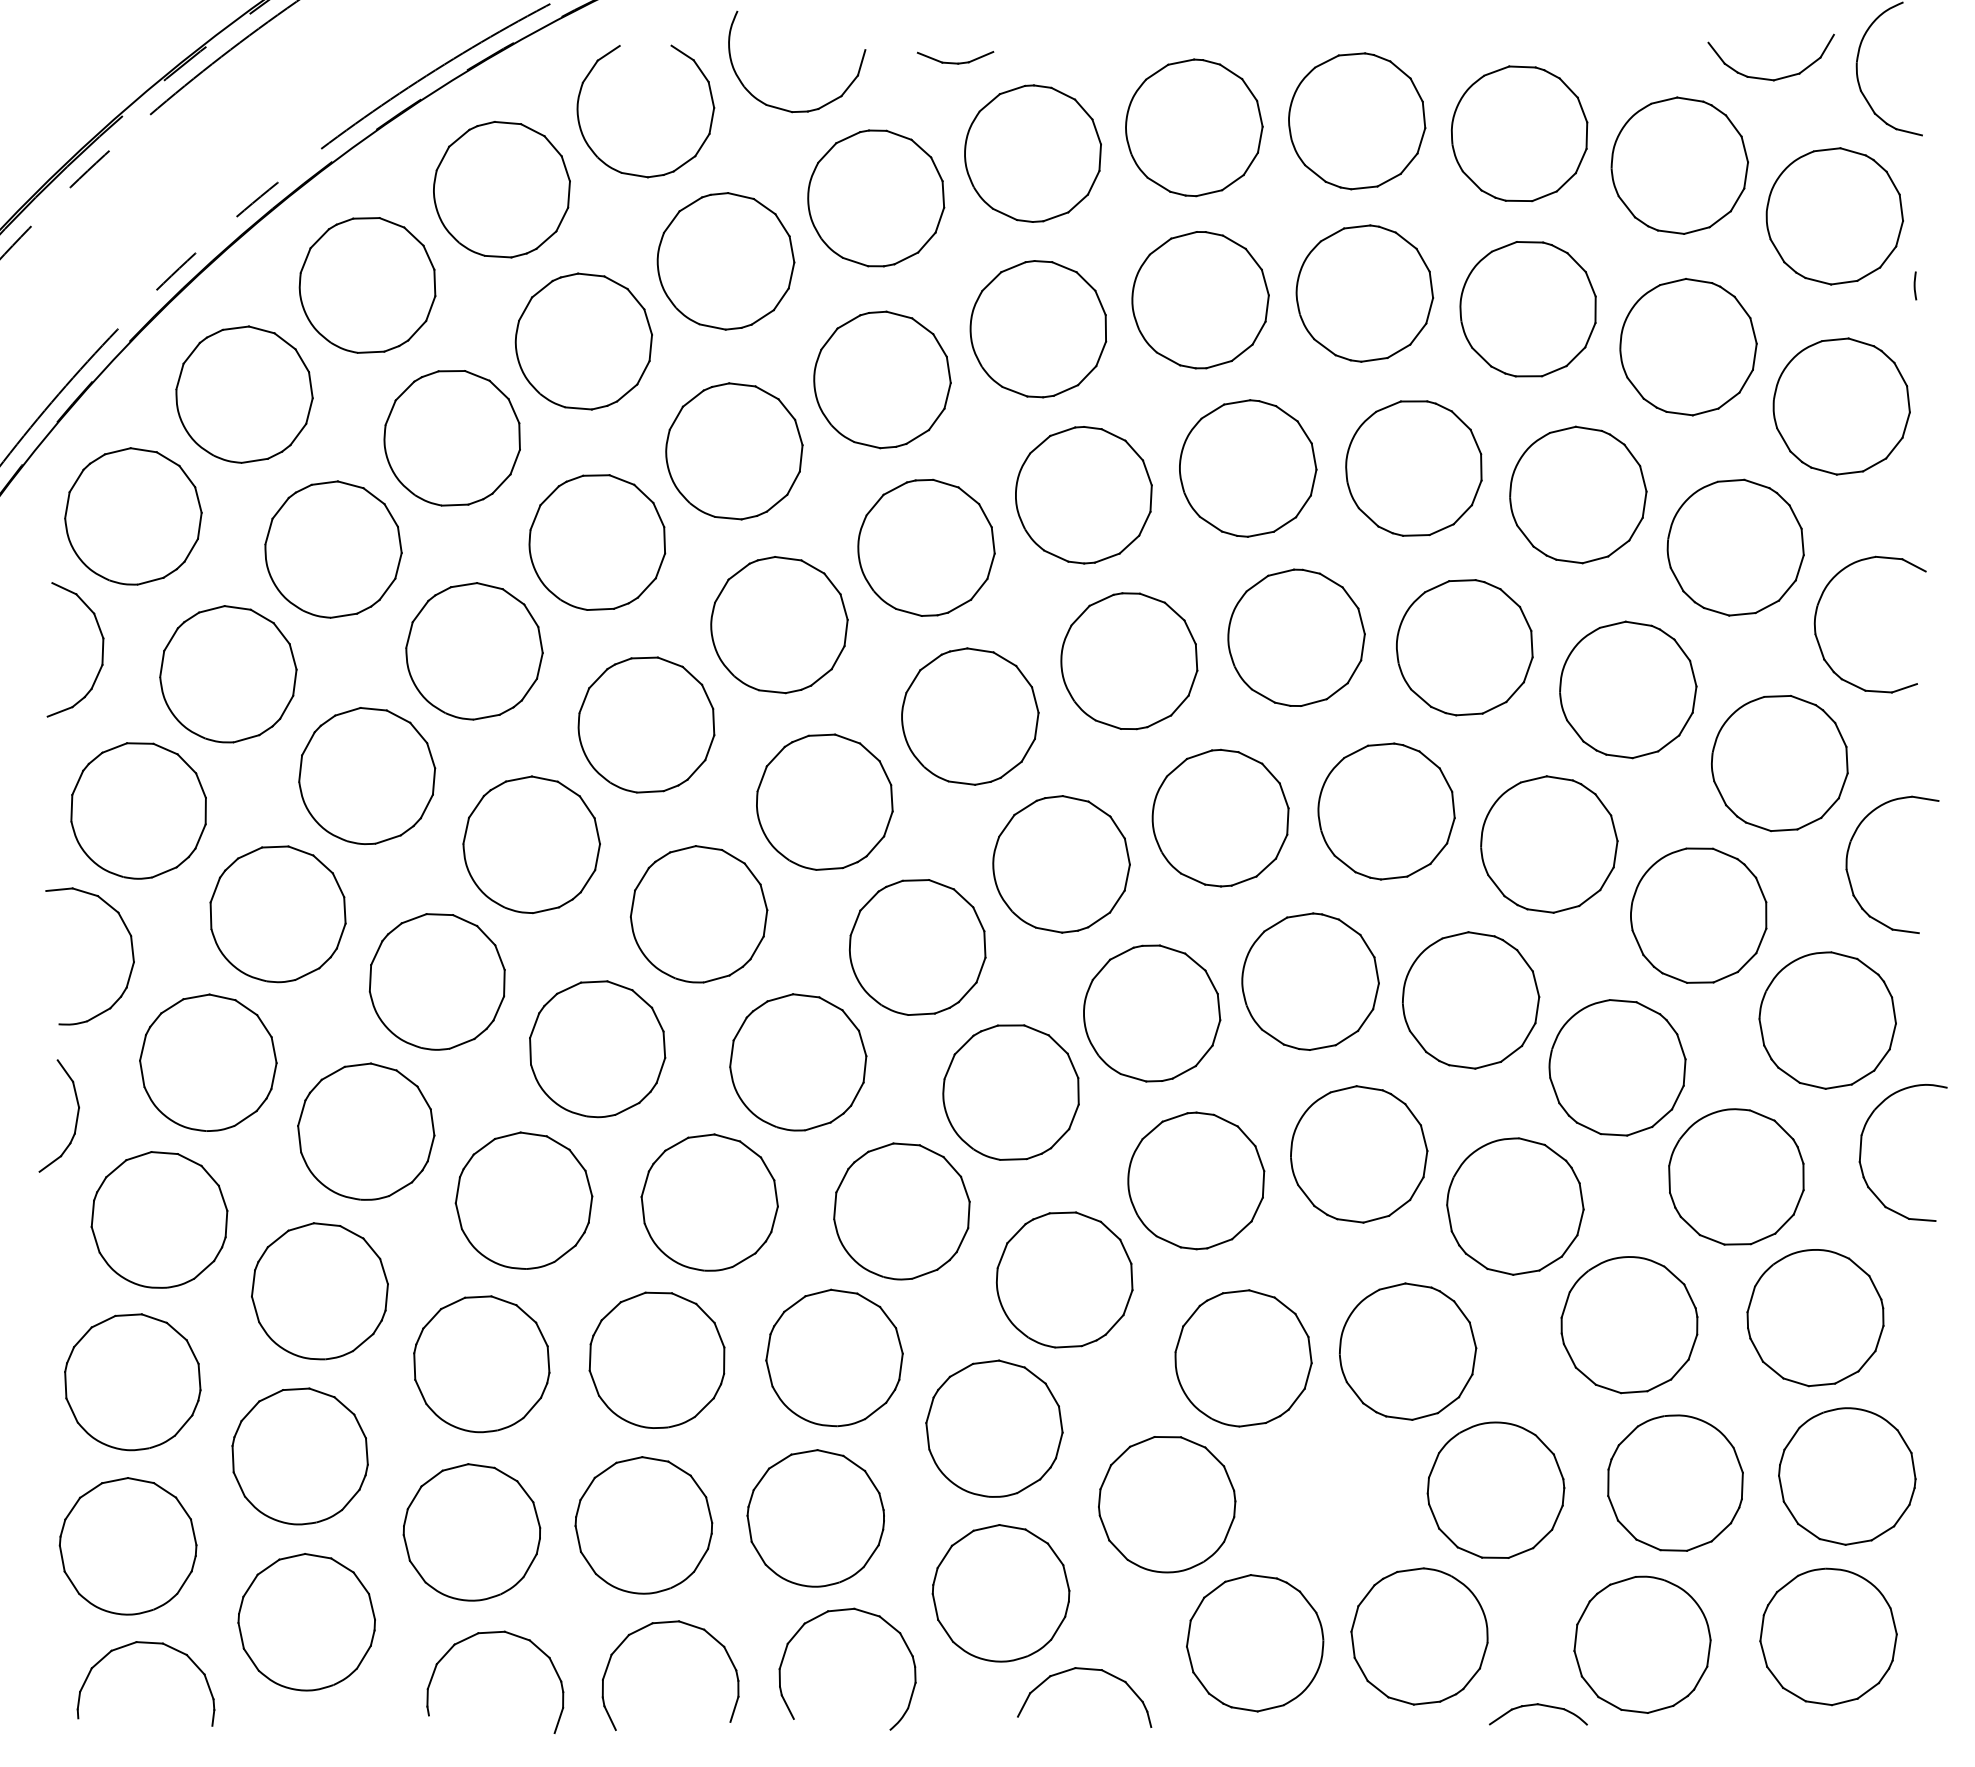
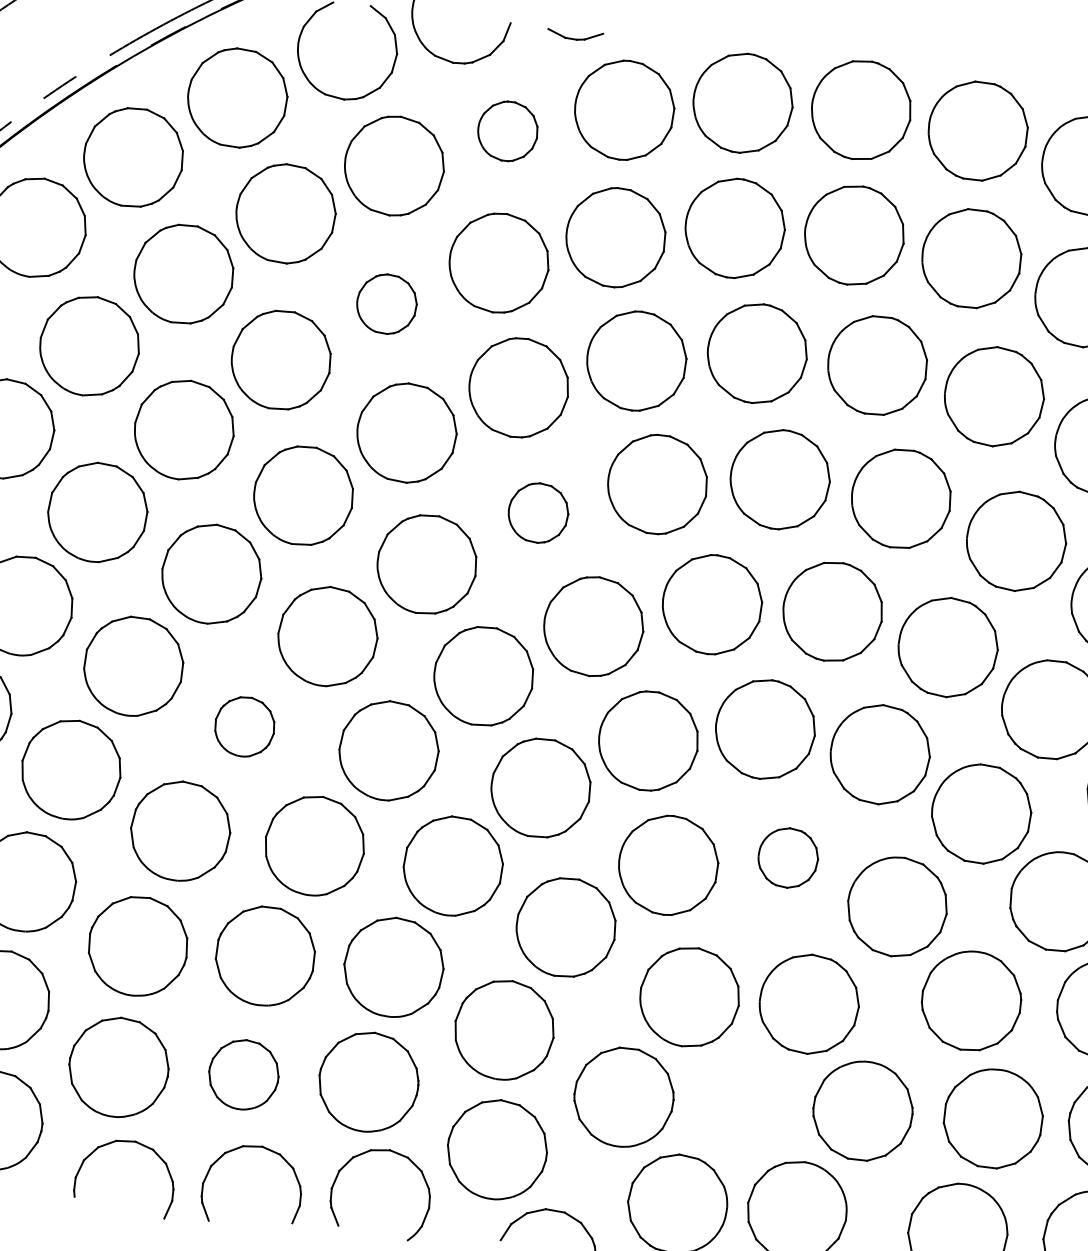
part: (876, 198) -> (508, 131), size x0.6
part: (734, 451) -> (386, 304), size x0.6
part: (970, 716) -> (538, 513), size x0.6
part: (597, 1049) -> (244, 727), size x0.6
part: (1359, 1154) -> (788, 858), size x0.6
part: (643, 1525) -> (243, 1074), size x0.7

